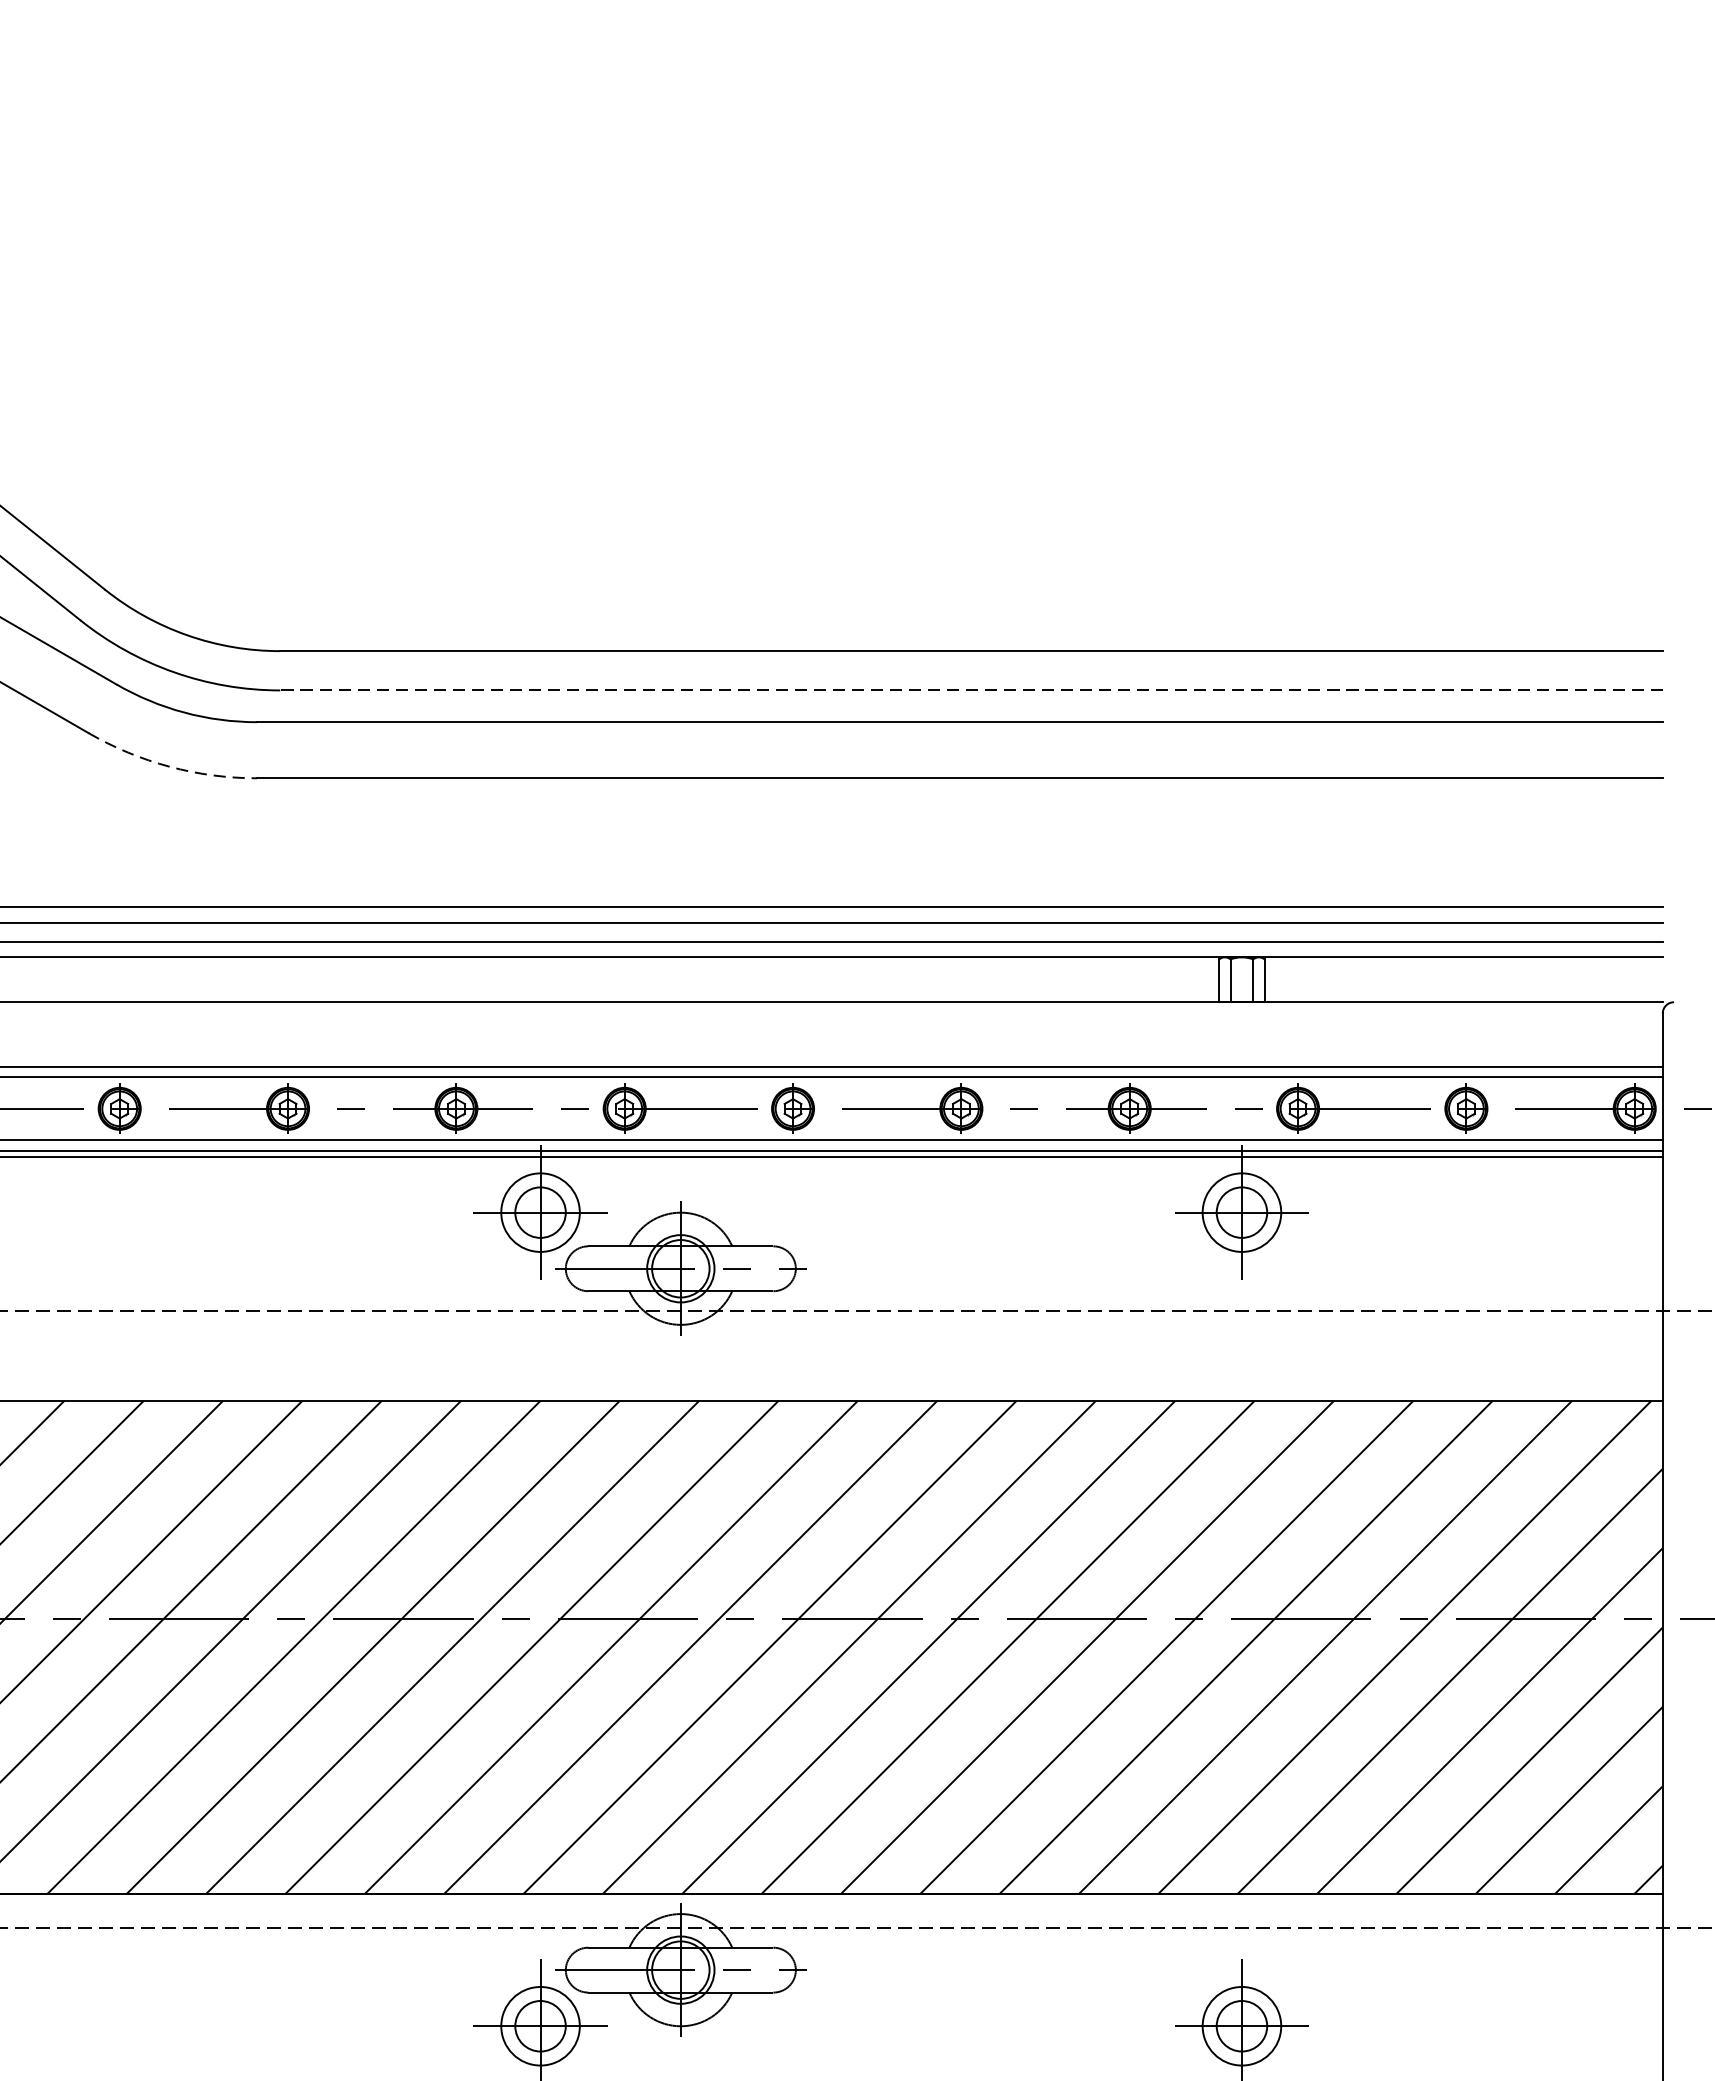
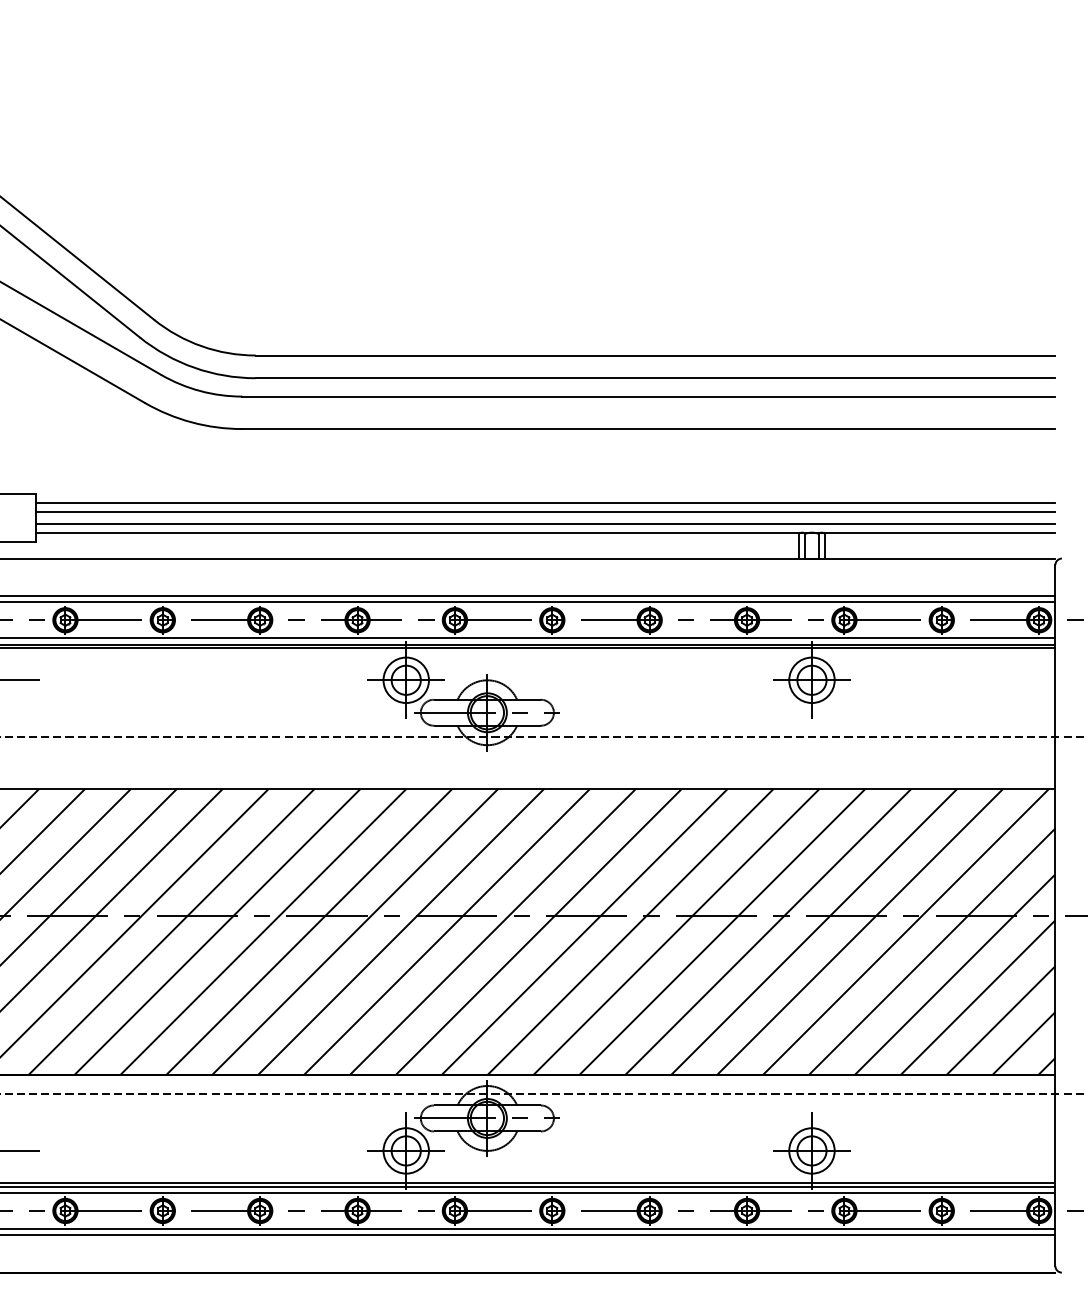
line: (971, 690) -> (655, 378), dashed -> solid
arc: (169, 766) -> (191, 422), dashed -> solid

